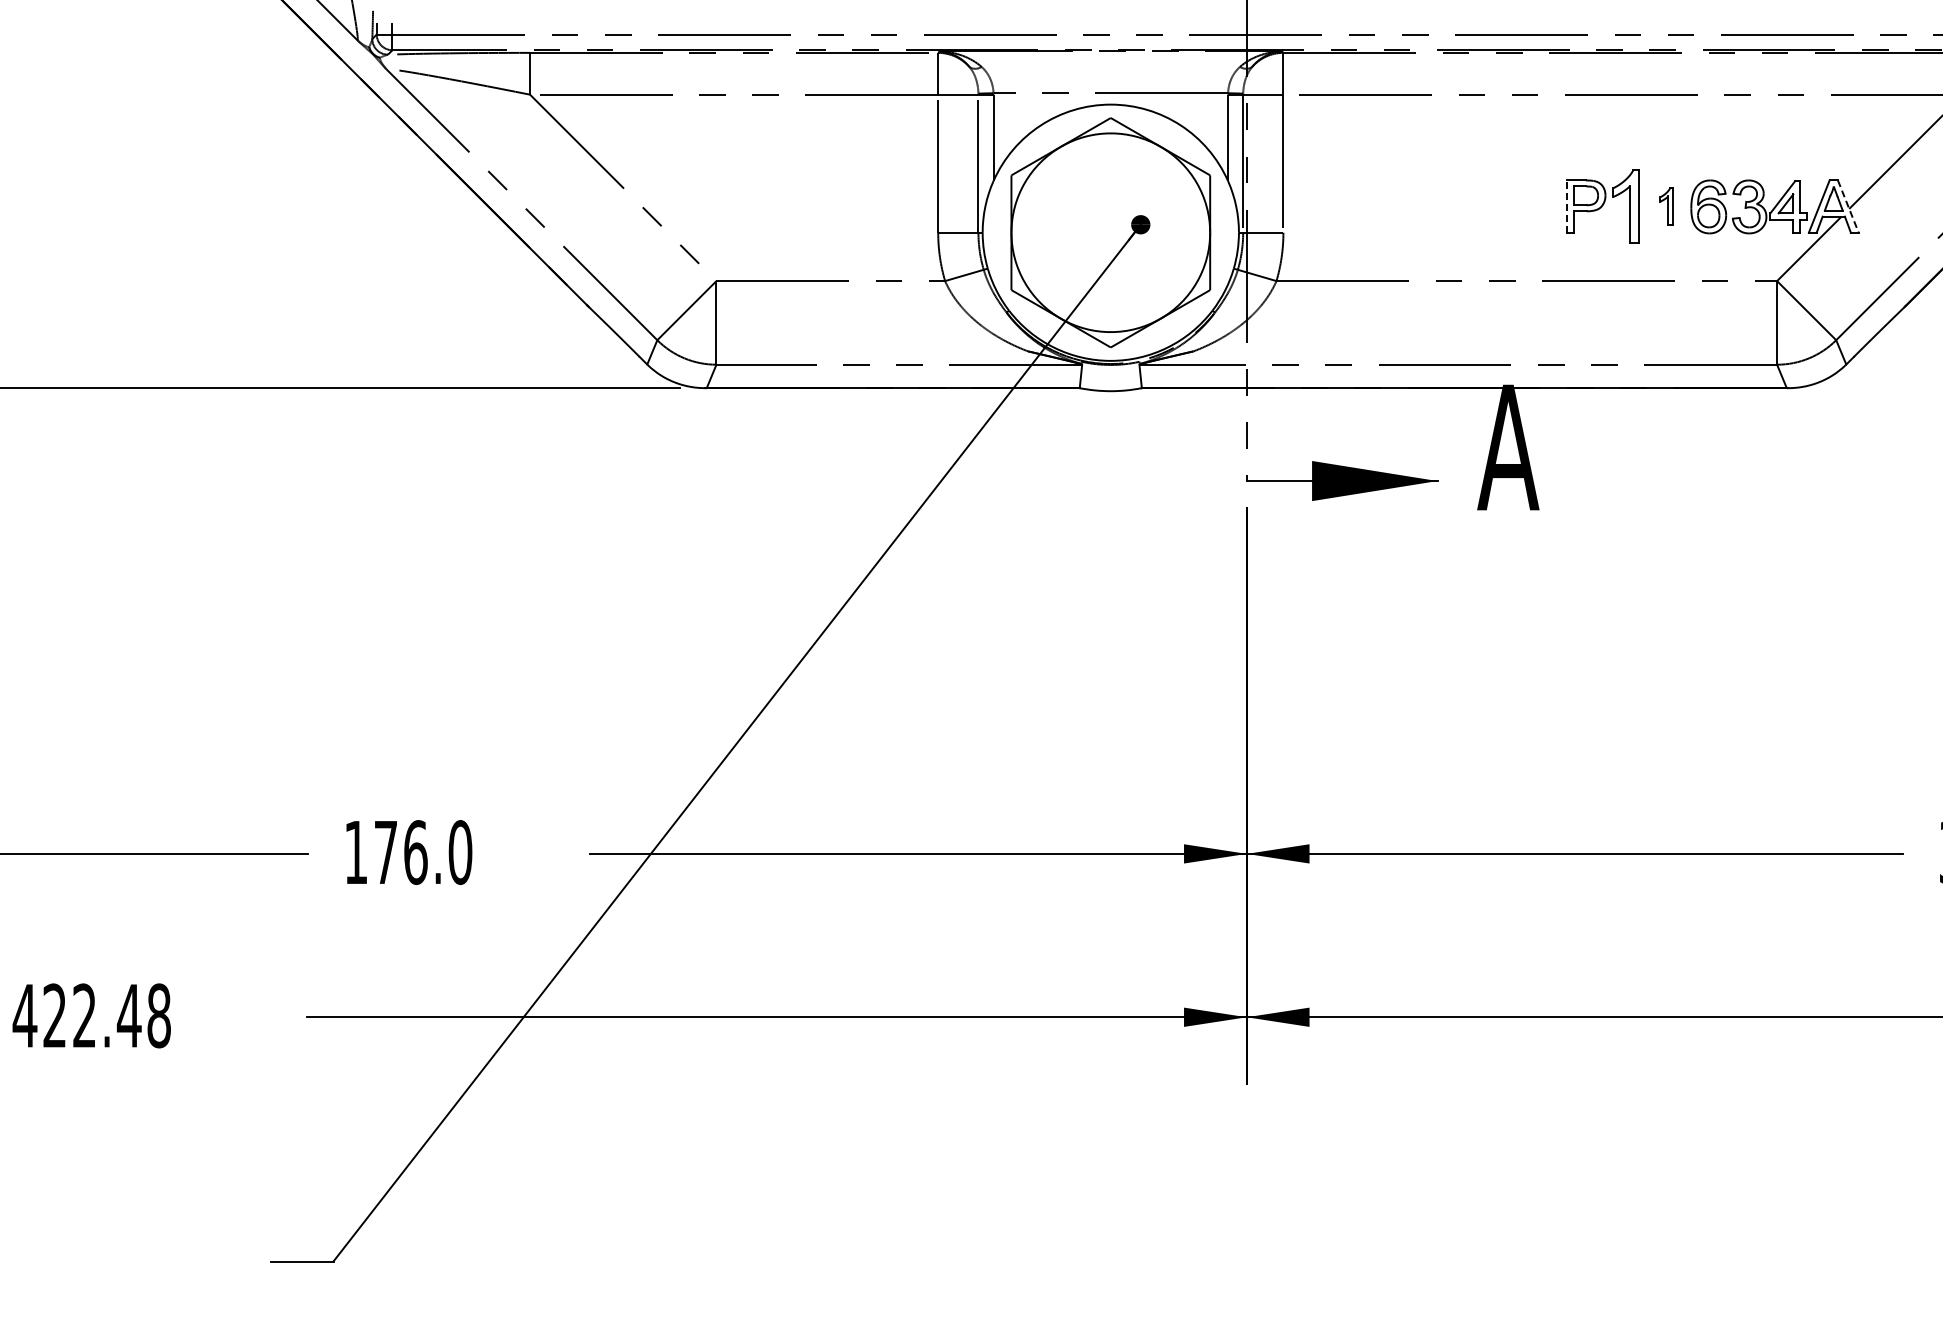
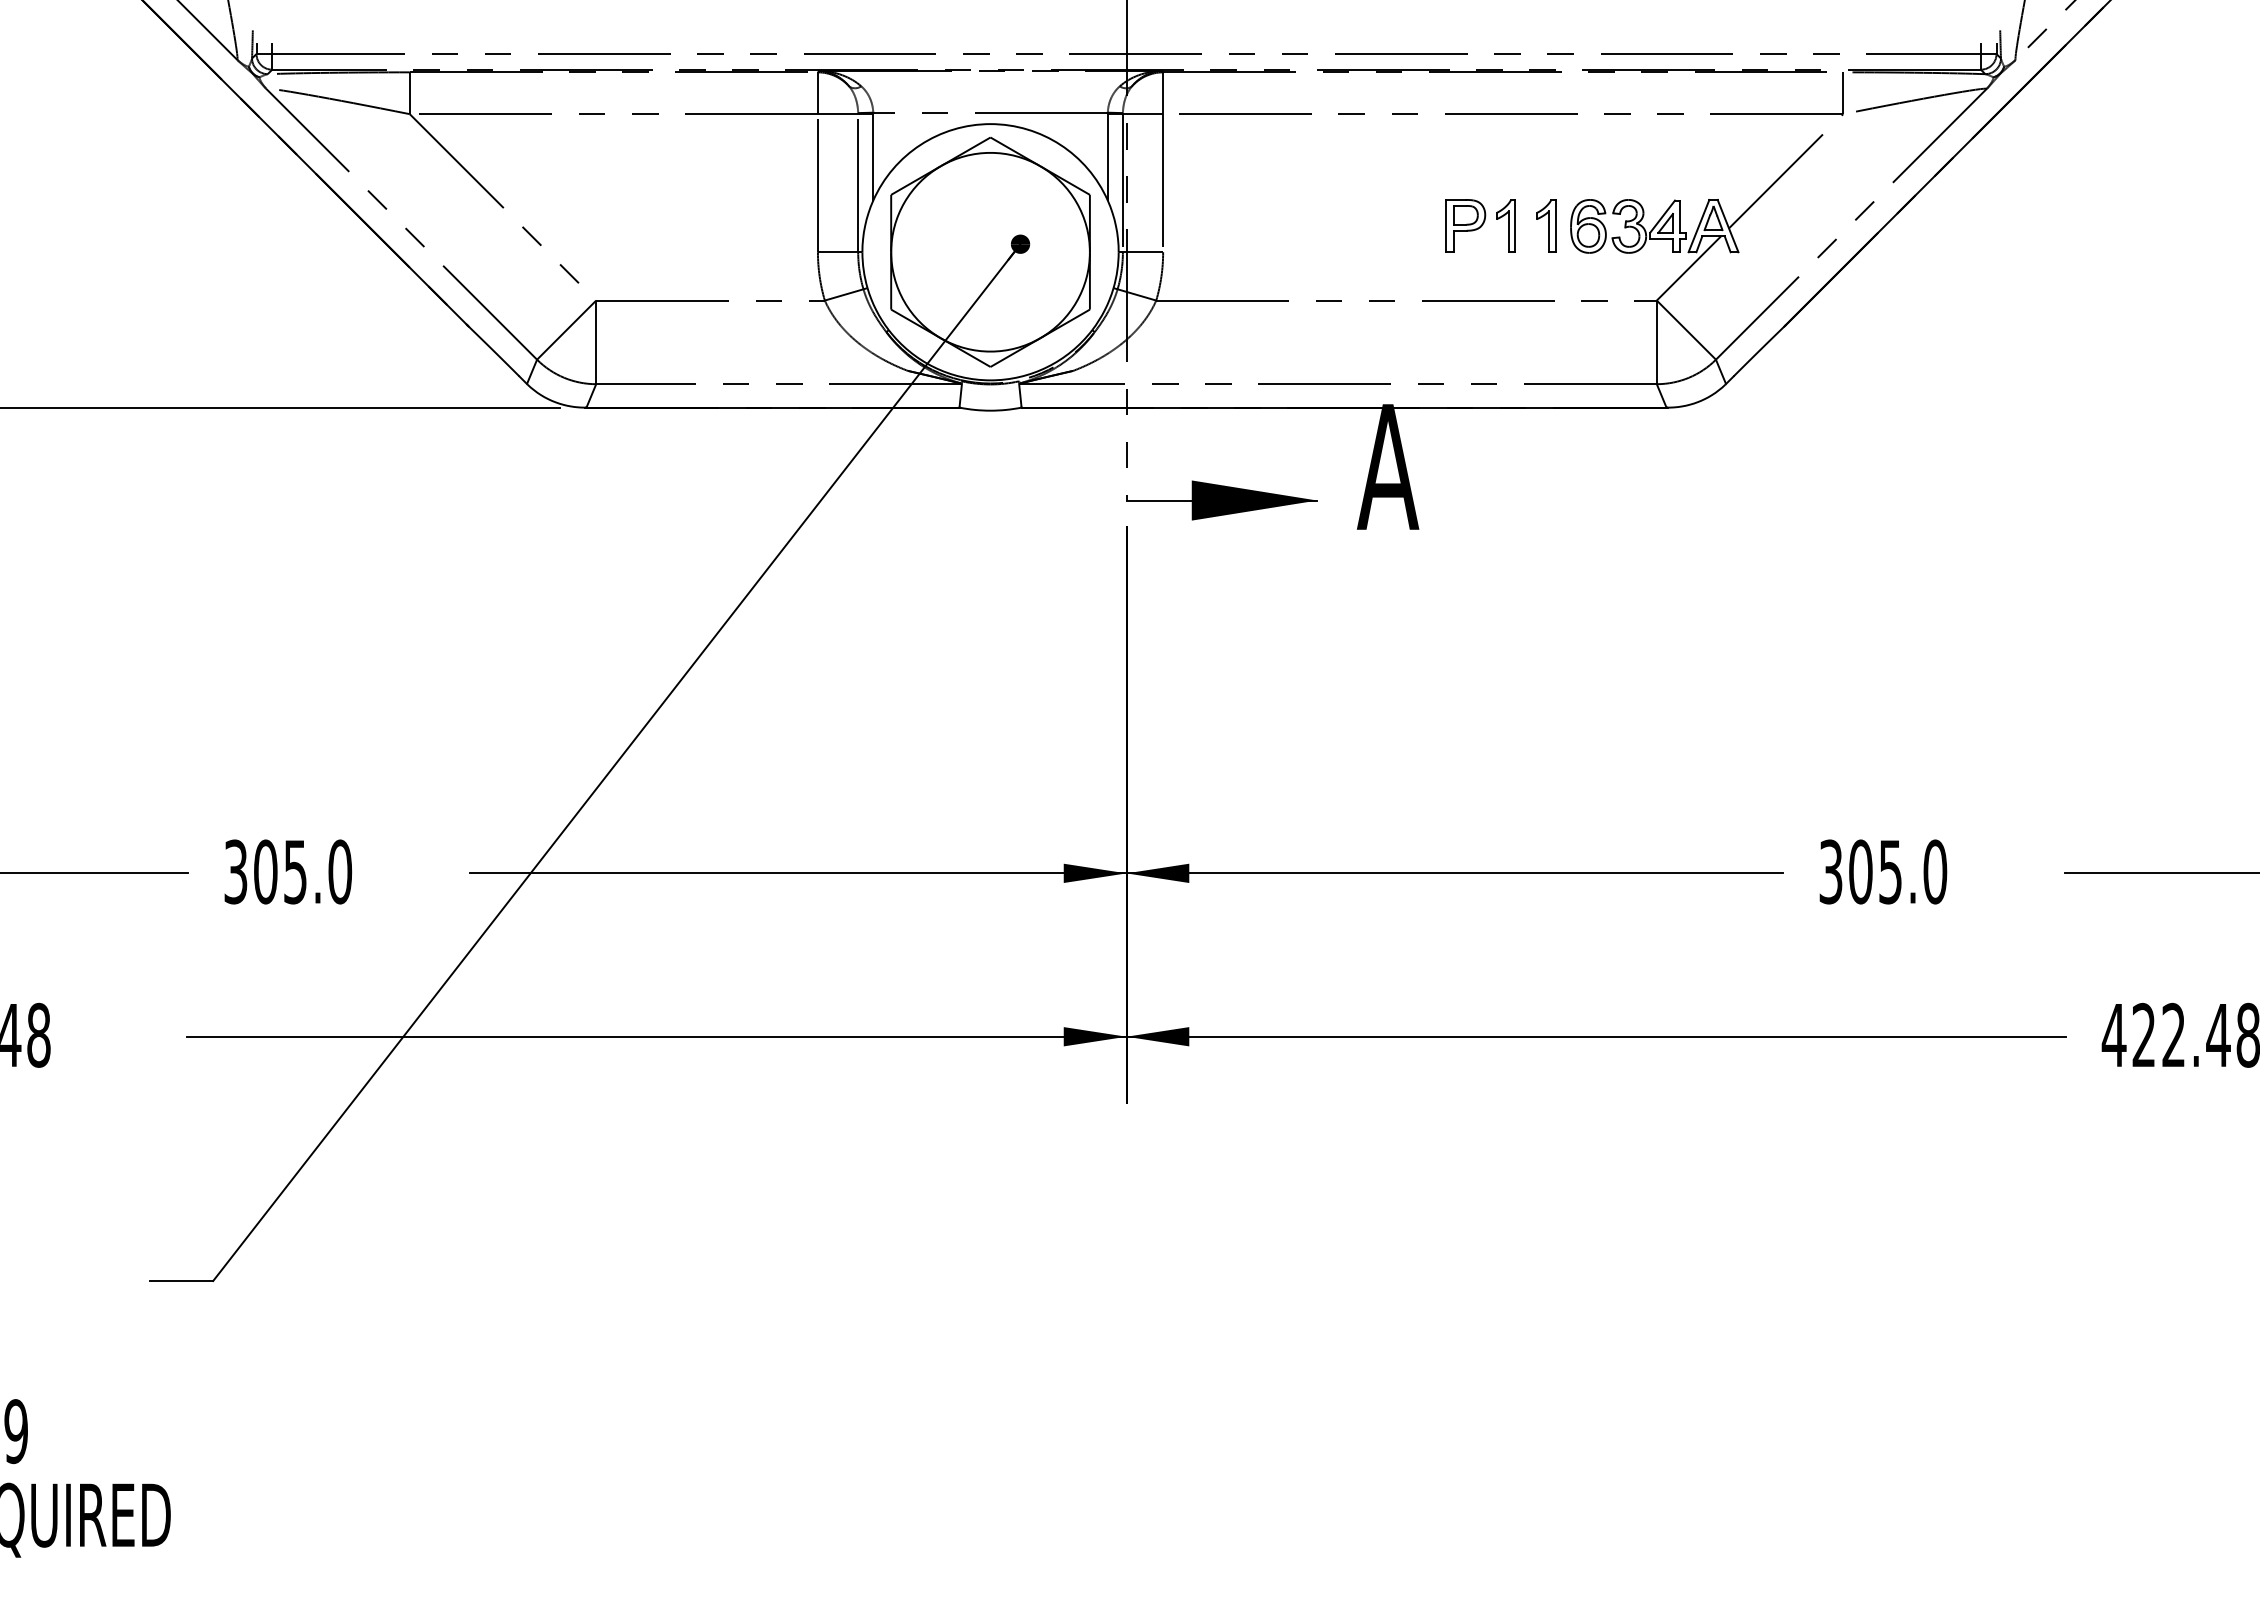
line: (1566, 206) -> (1446, 225), dashed -> solid
part: (1625, 206) -> (1505, 225), size x0.71
part: (1666, 206) -> (1546, 225), size x1.43
line: (1848, 207) -> (1728, 226), dashed -> solid
text: (385, 852) -> (265, 871), 176.0 -> 305.0

